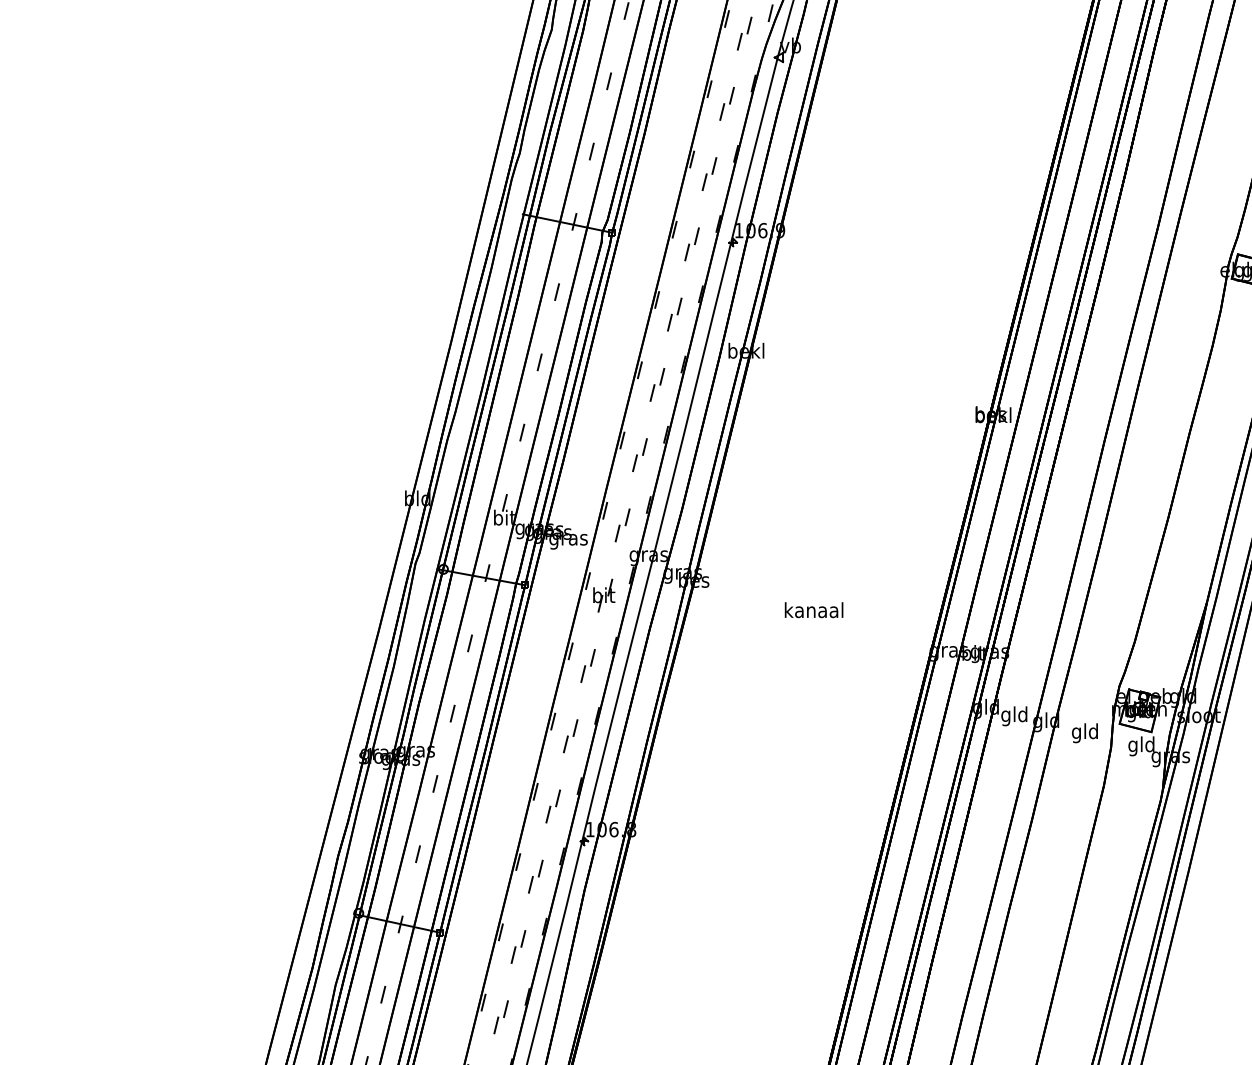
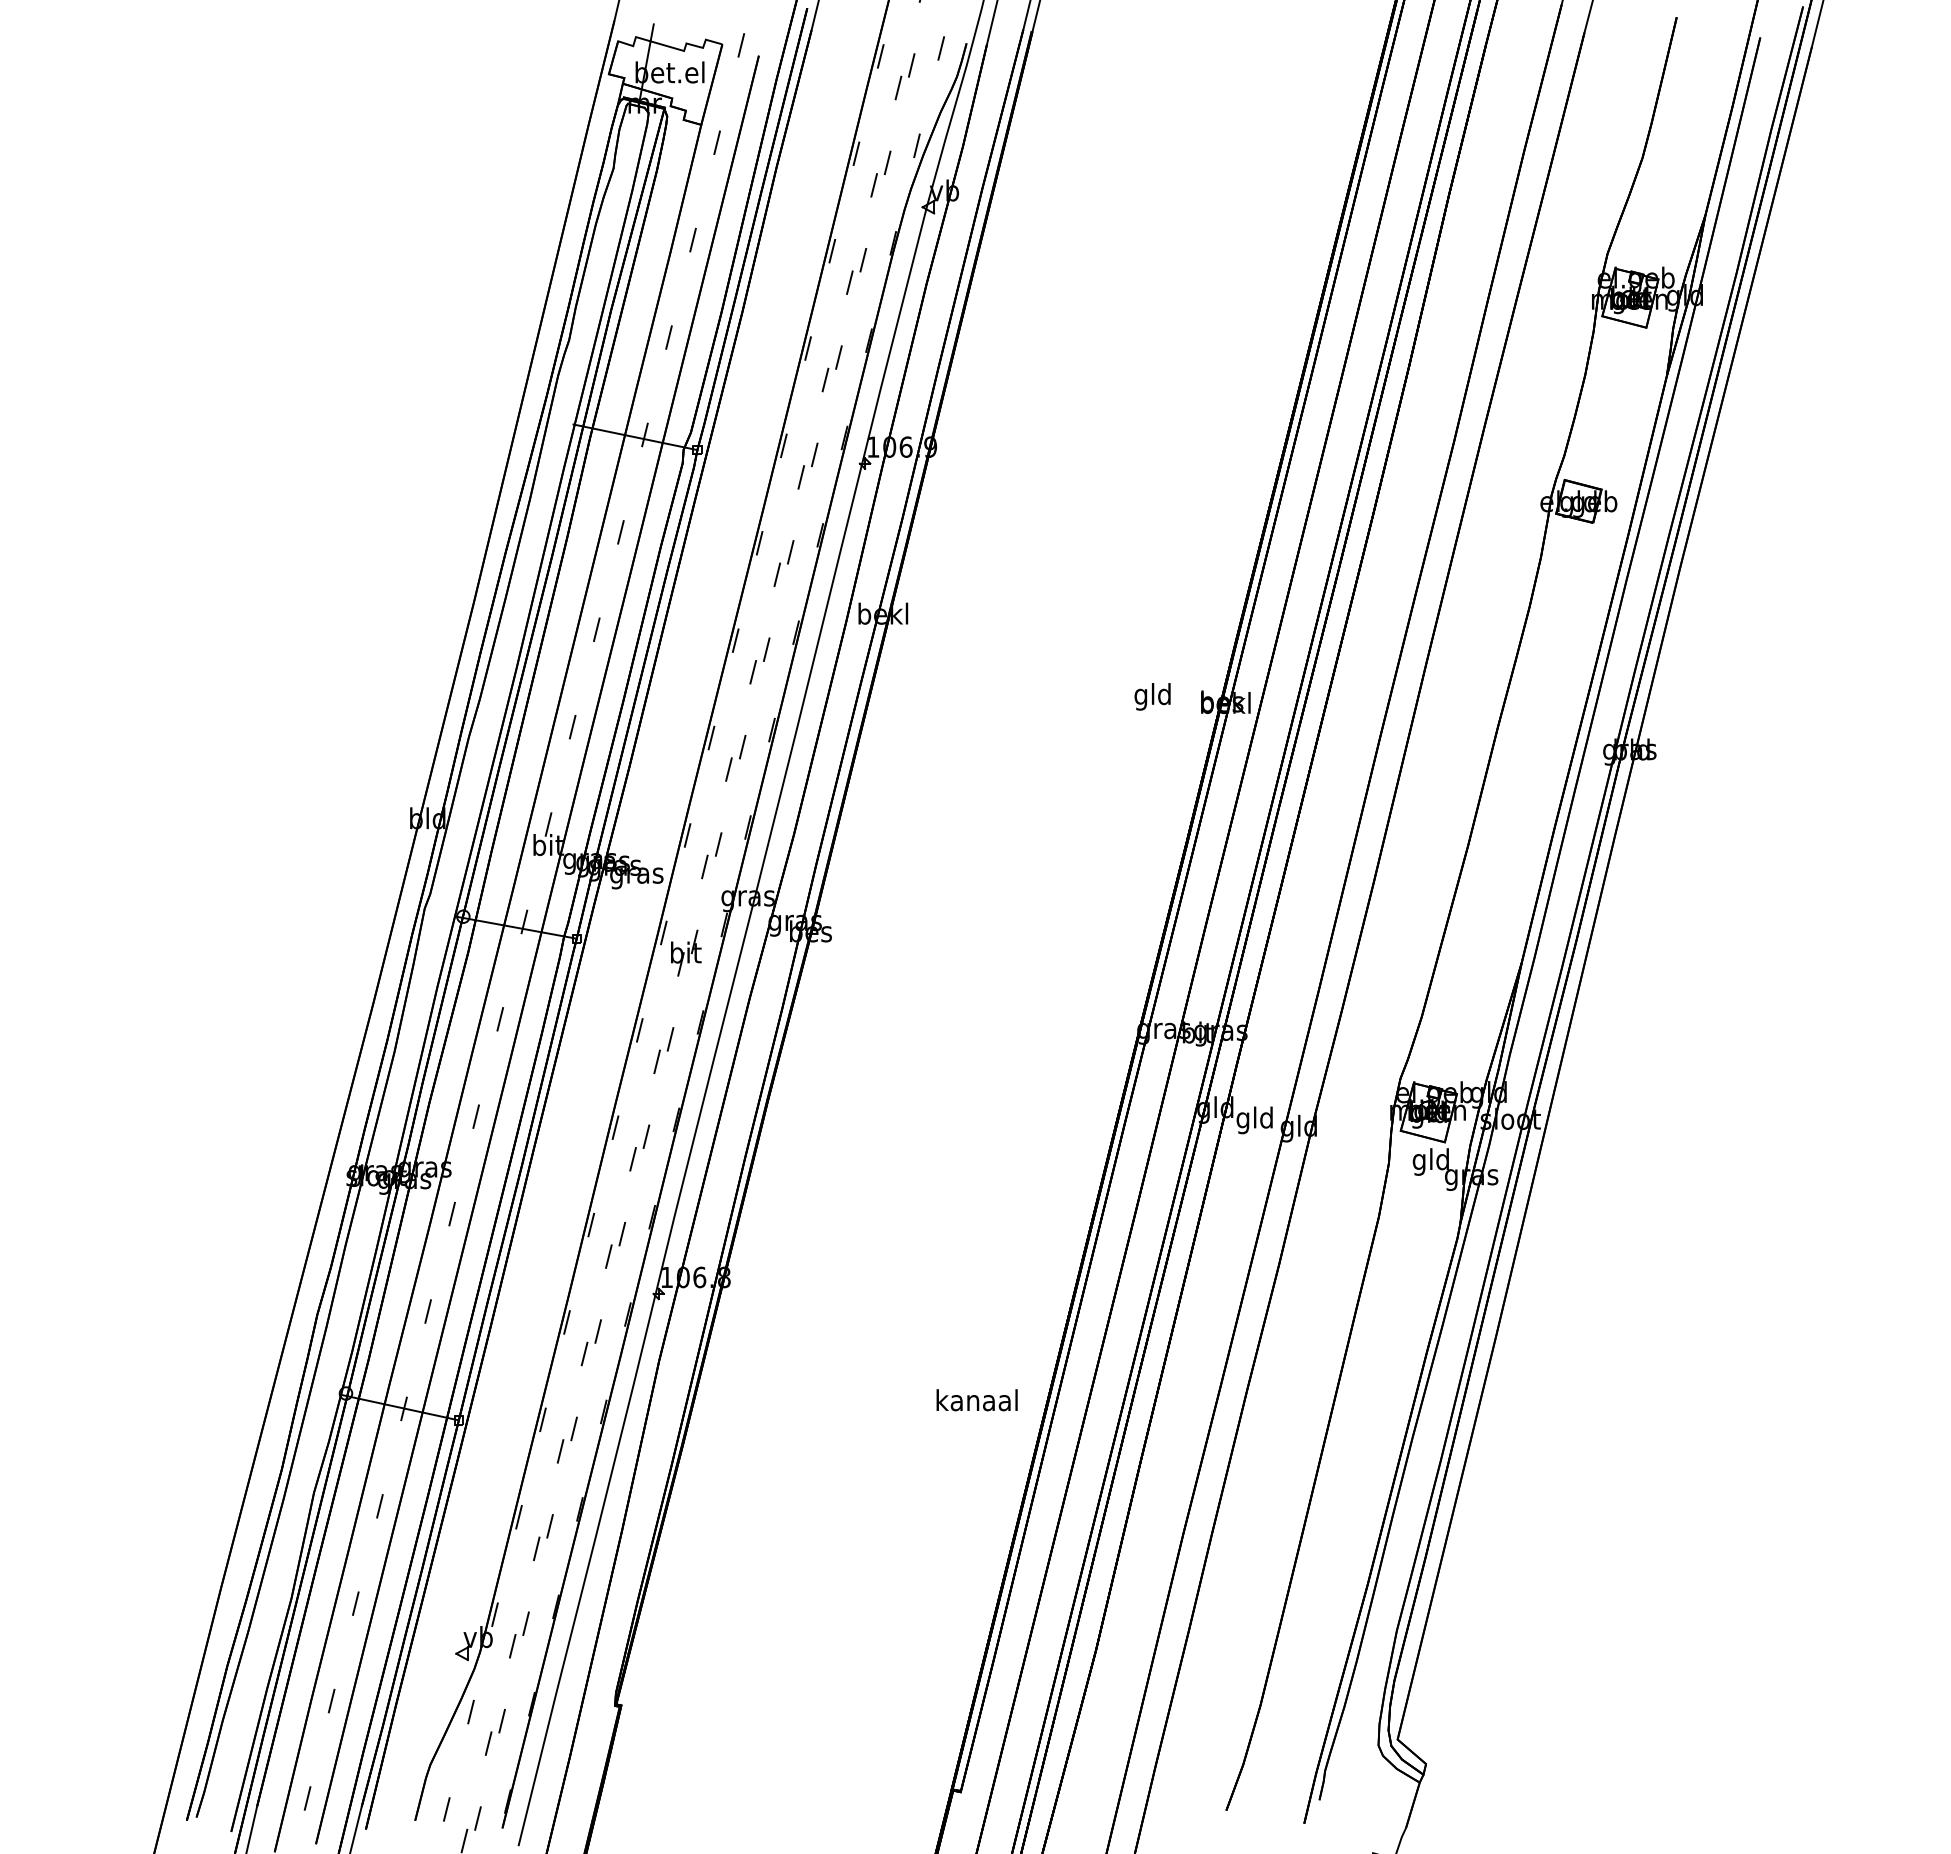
text: (813, 610) -> (976, 1400), moved
text: (1084, 732) -> (1152, 696), moved

